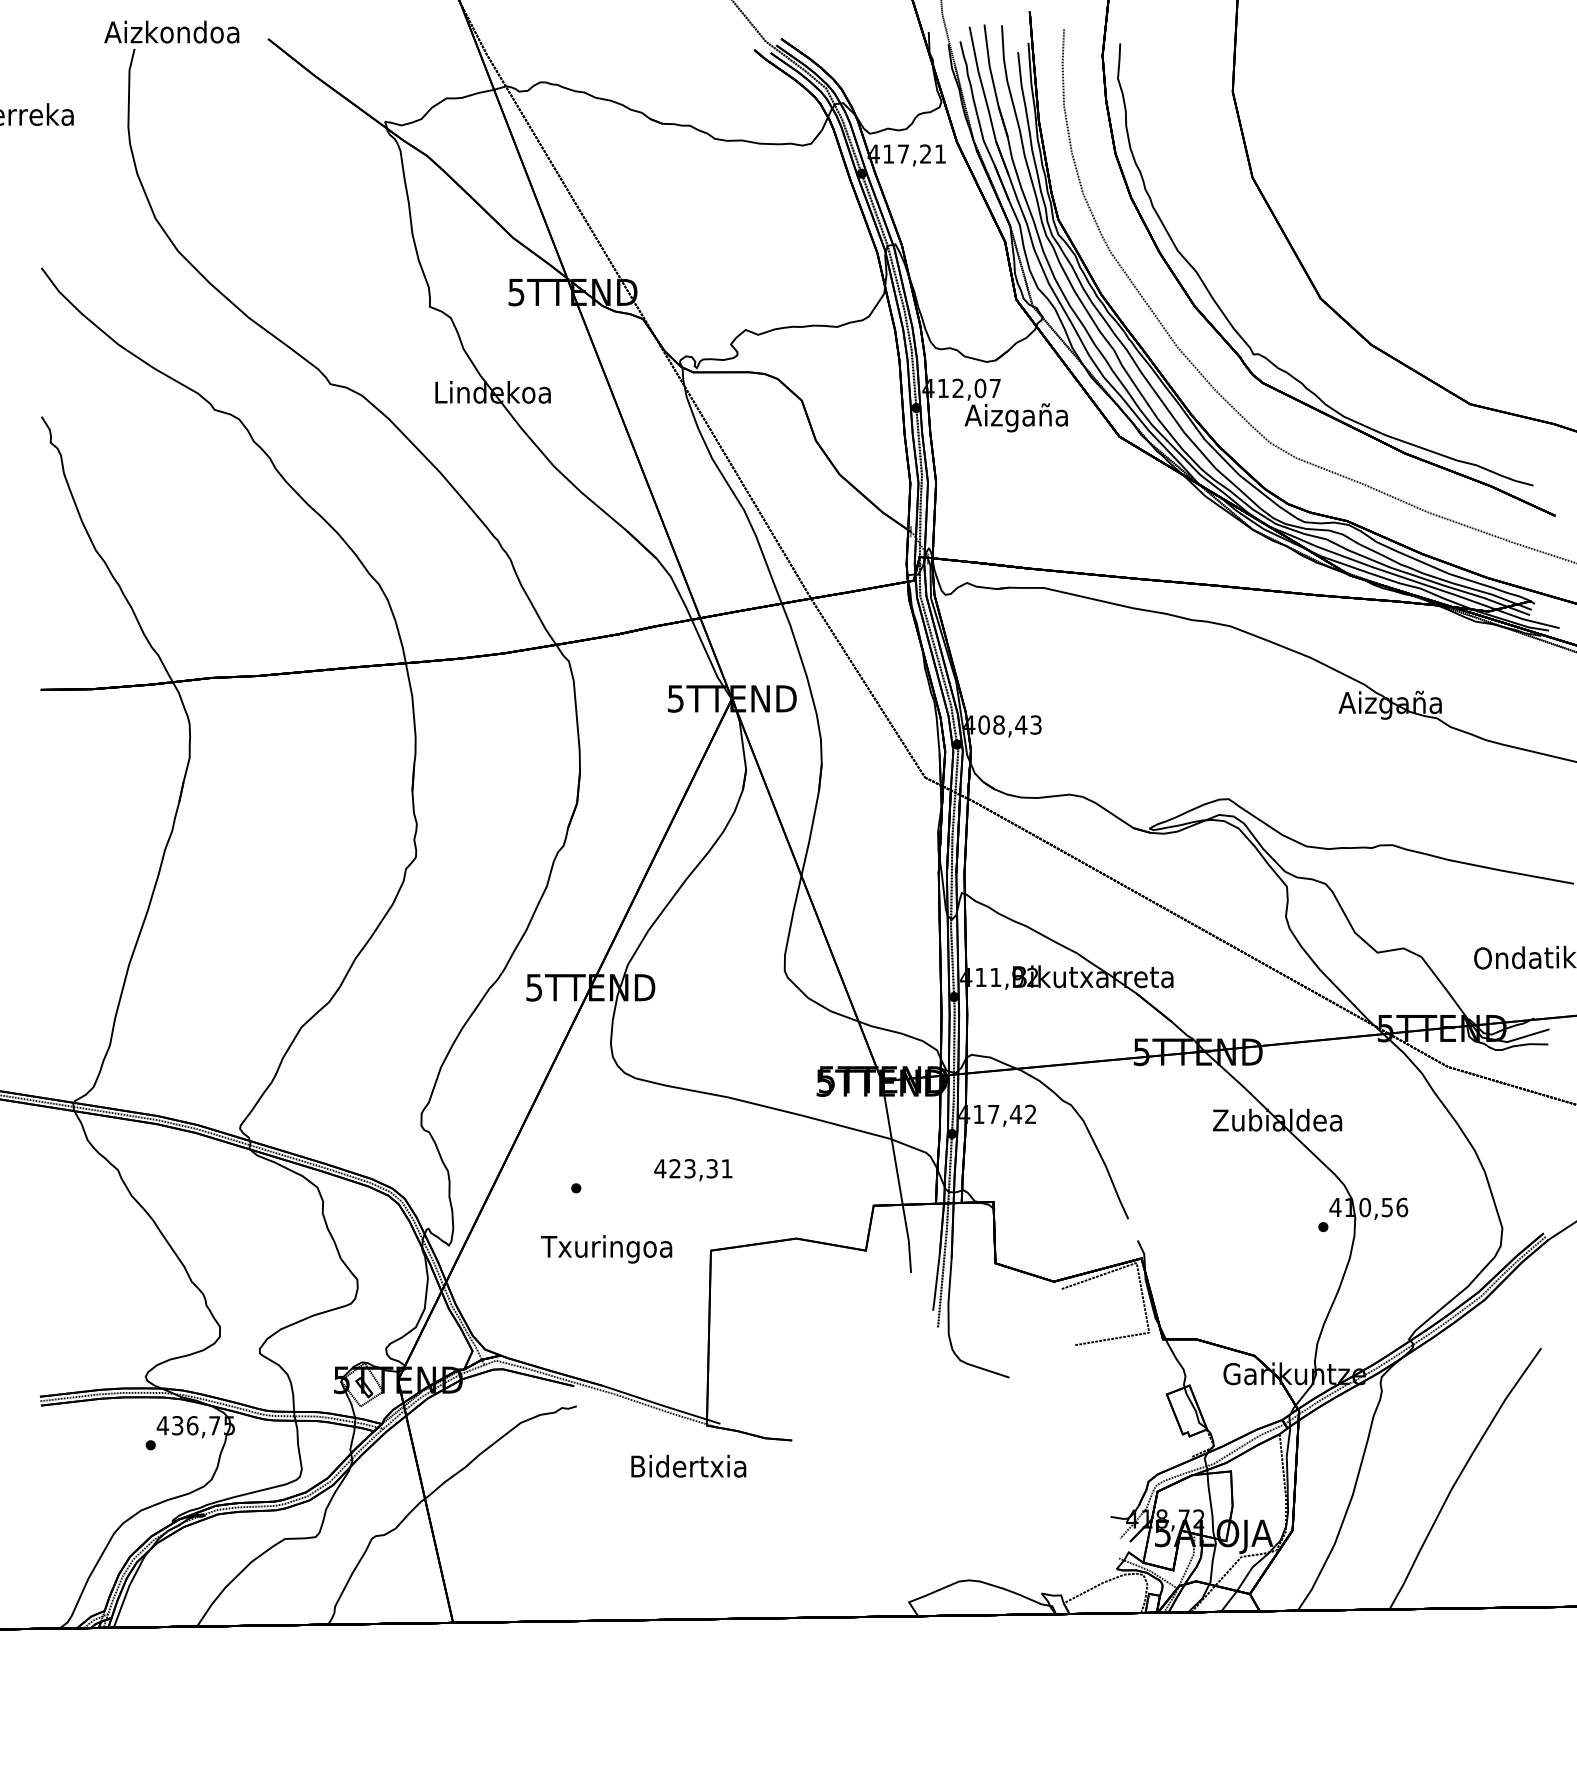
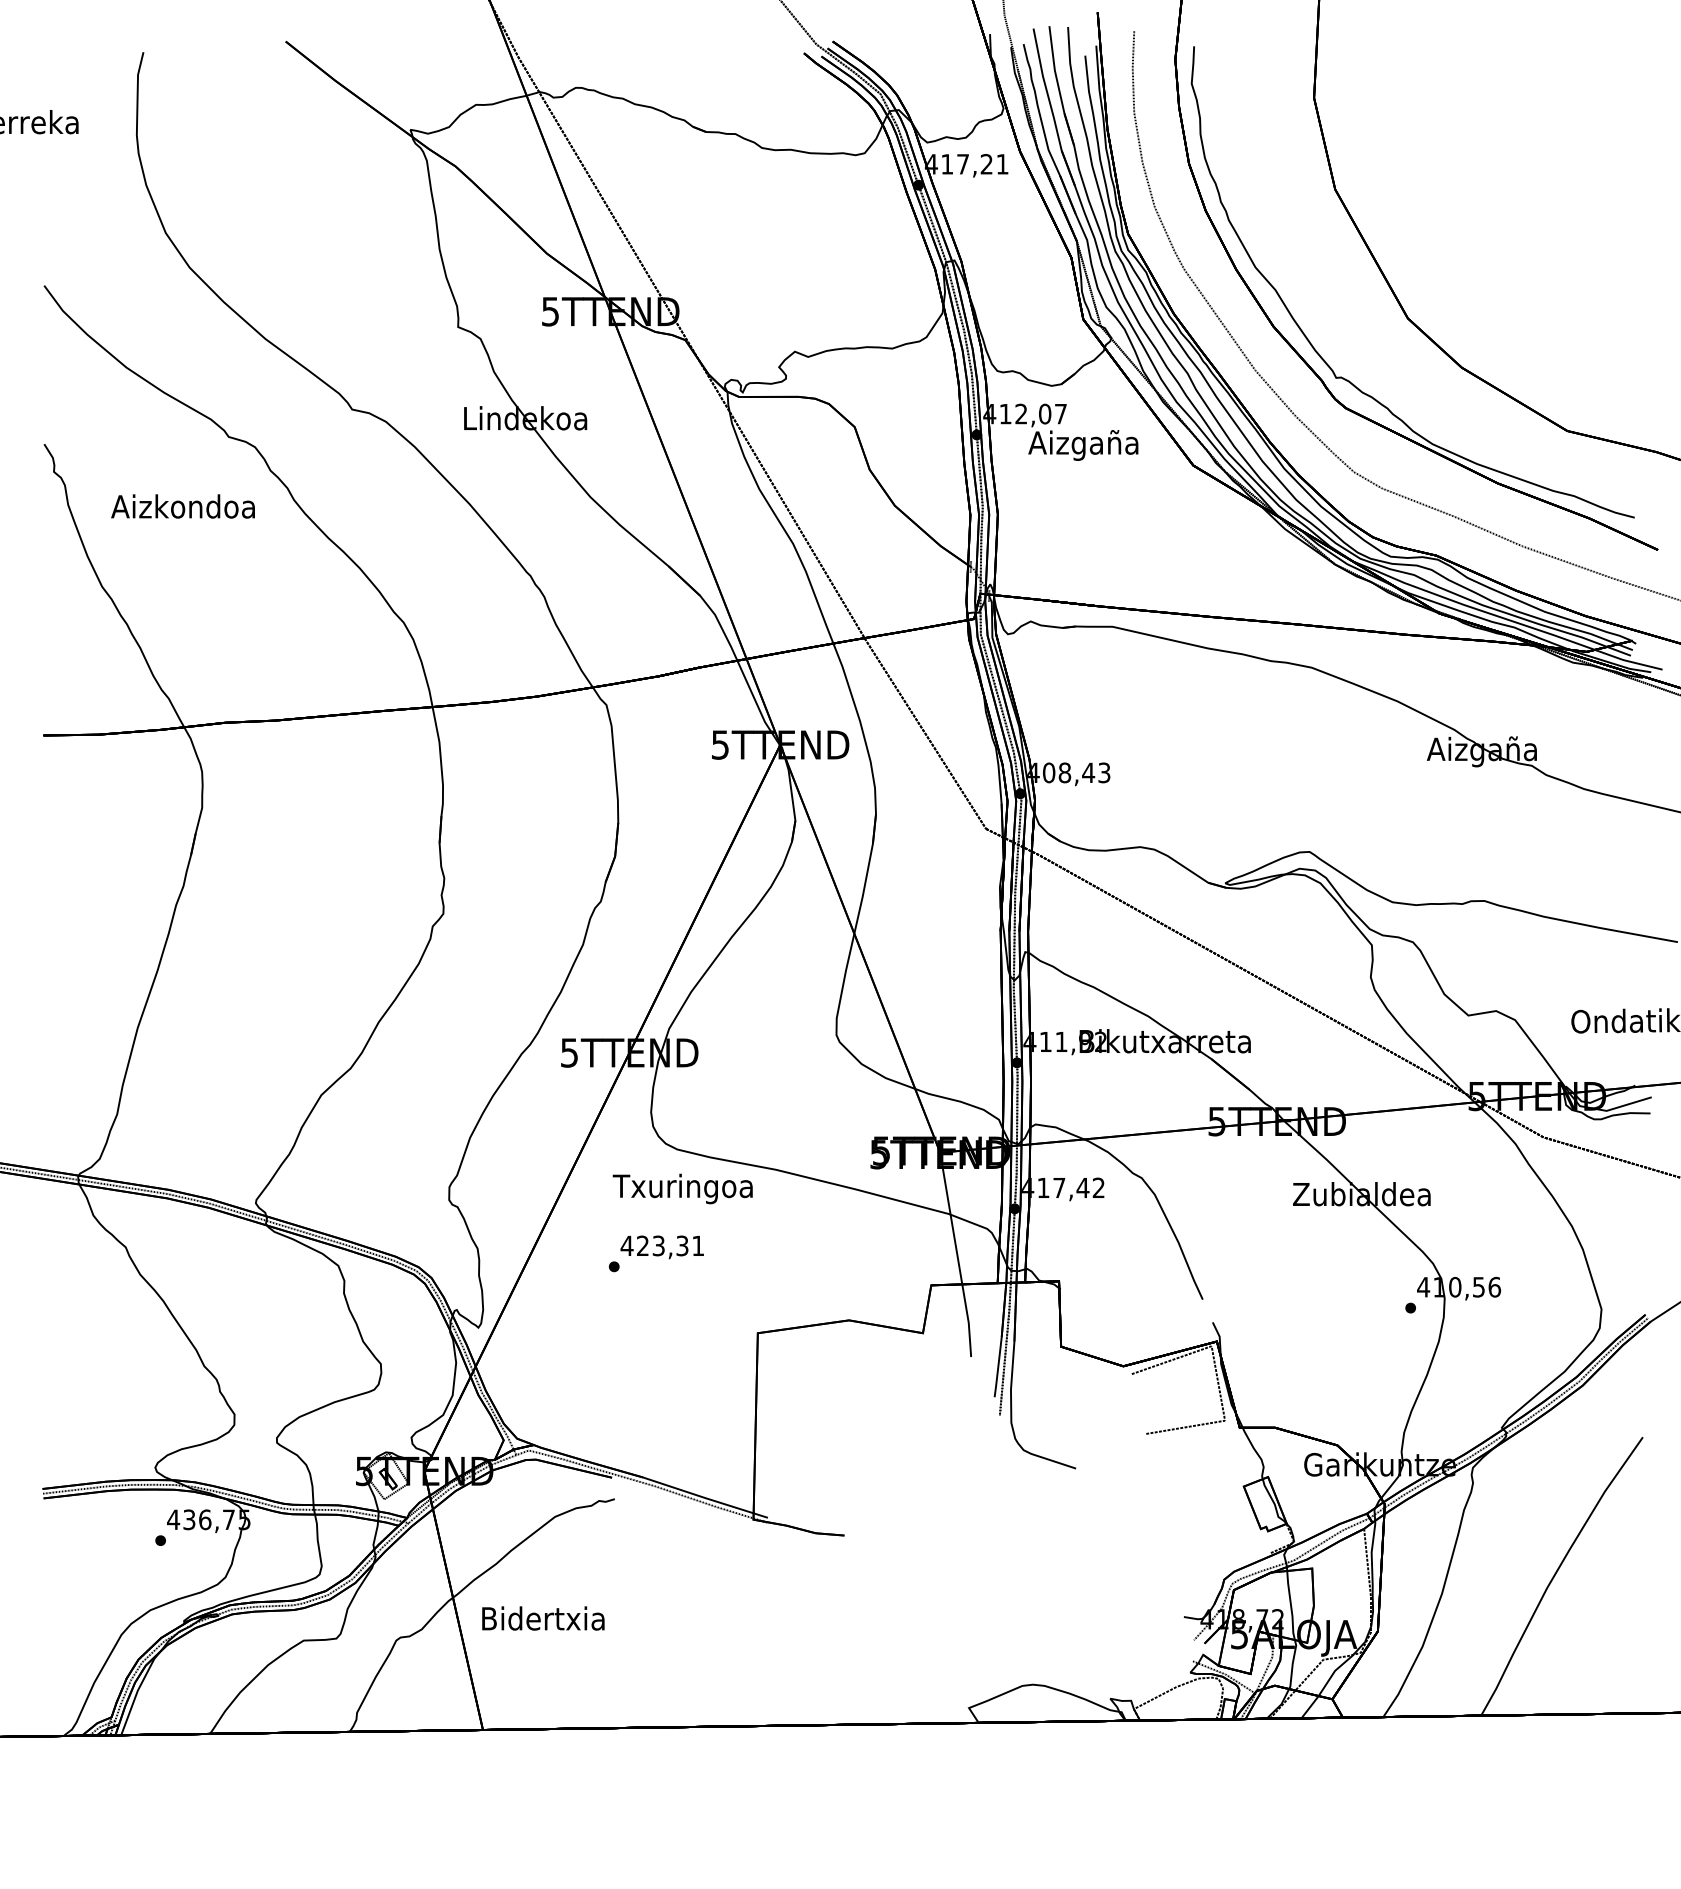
text: (171, 31) -> (182, 505), moved
text: (693, 1170) -> (662, 1247), moved
text: (606, 1249) -> (682, 1189), moved
text: (688, 1465) -> (543, 1617), moved

